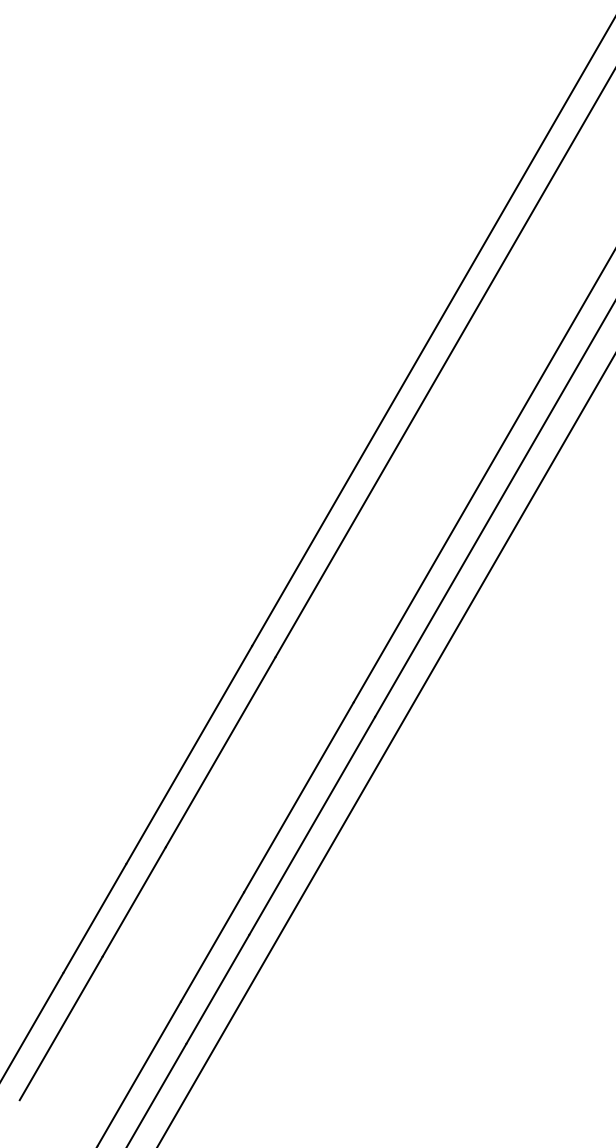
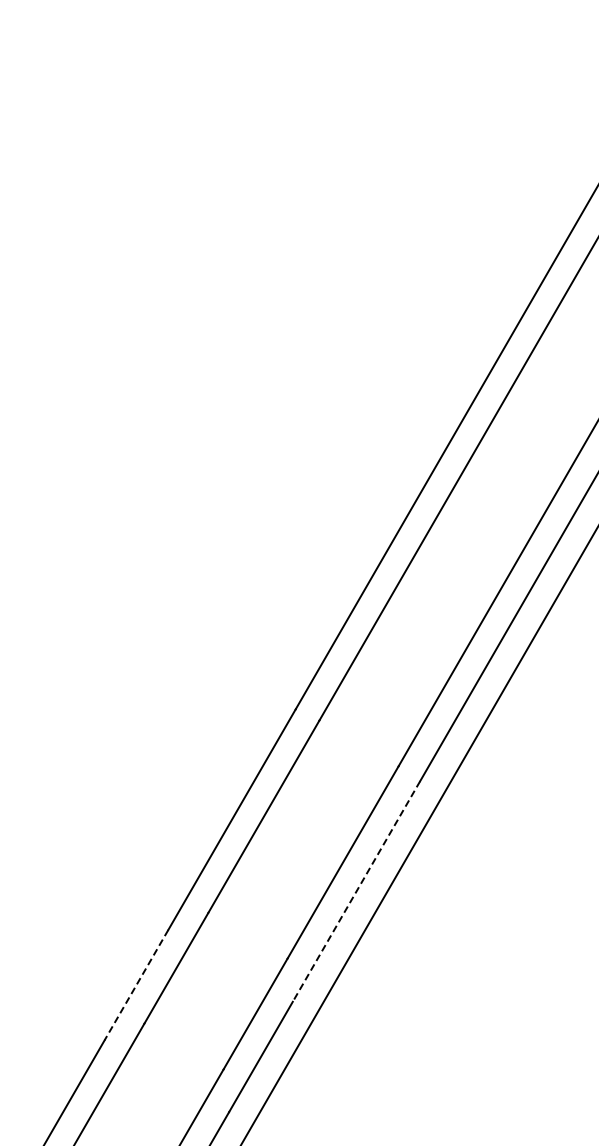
line: (312, 826) -> (356, 892), solid -> dashed
line: (94, 918) -> (136, 985), solid -> dashed

